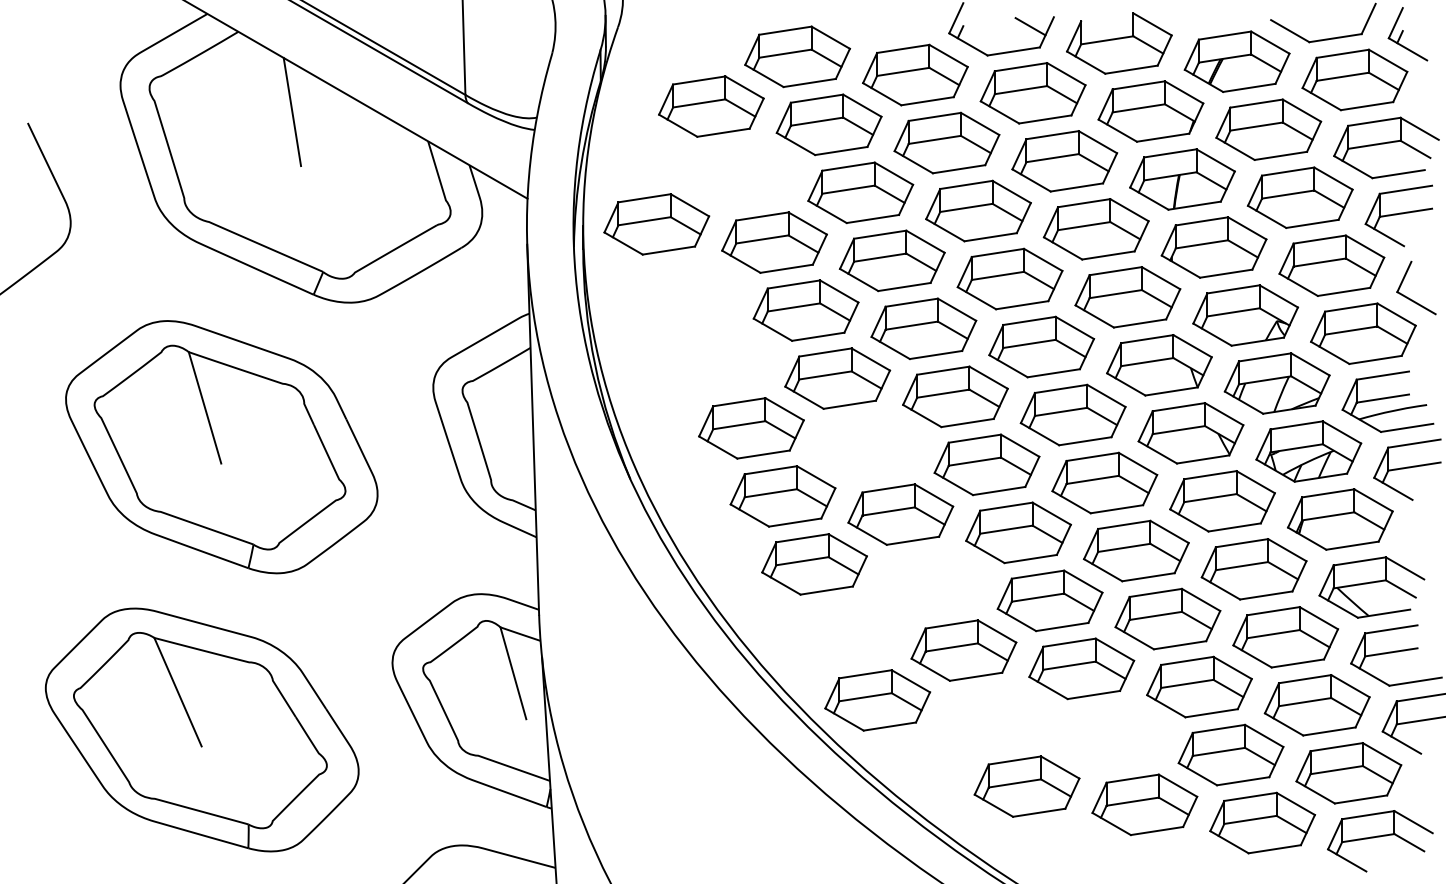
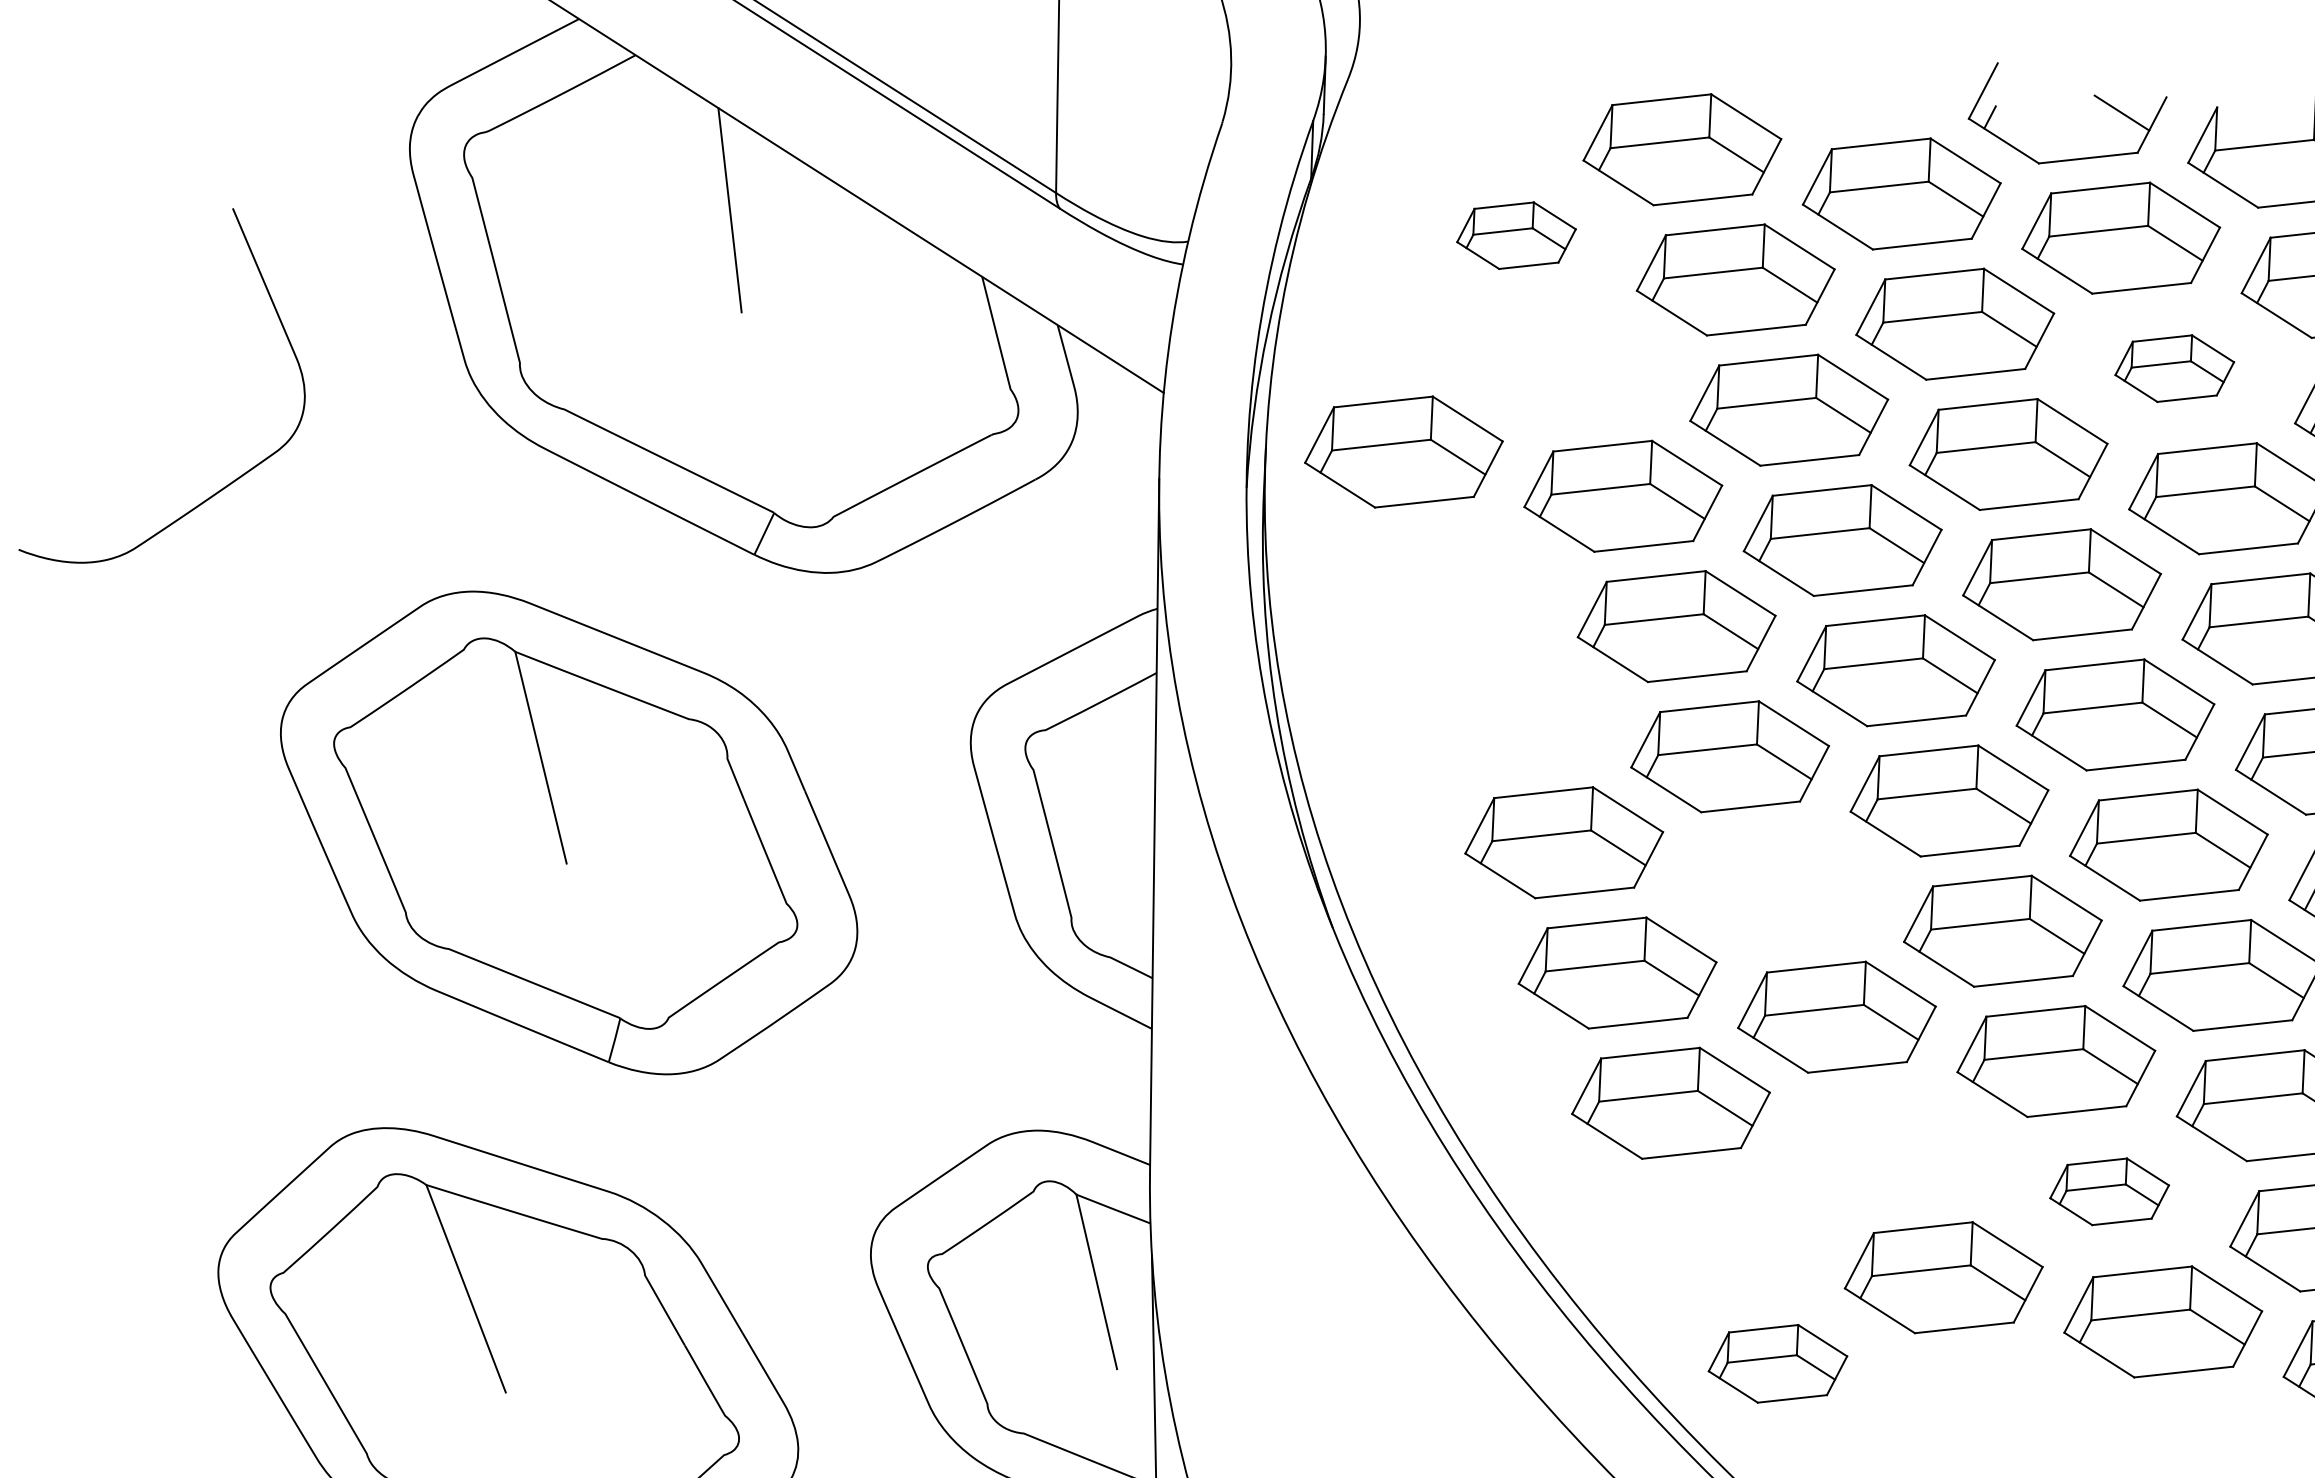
part: (711, 106) -> (1516, 235), size x0.6
part: (1064, 161) -> (2174, 368), size x0.6
part: (1049, 600) -> (2108, 1191), size x0.6
part: (877, 700) -> (1777, 1363), size x0.7

